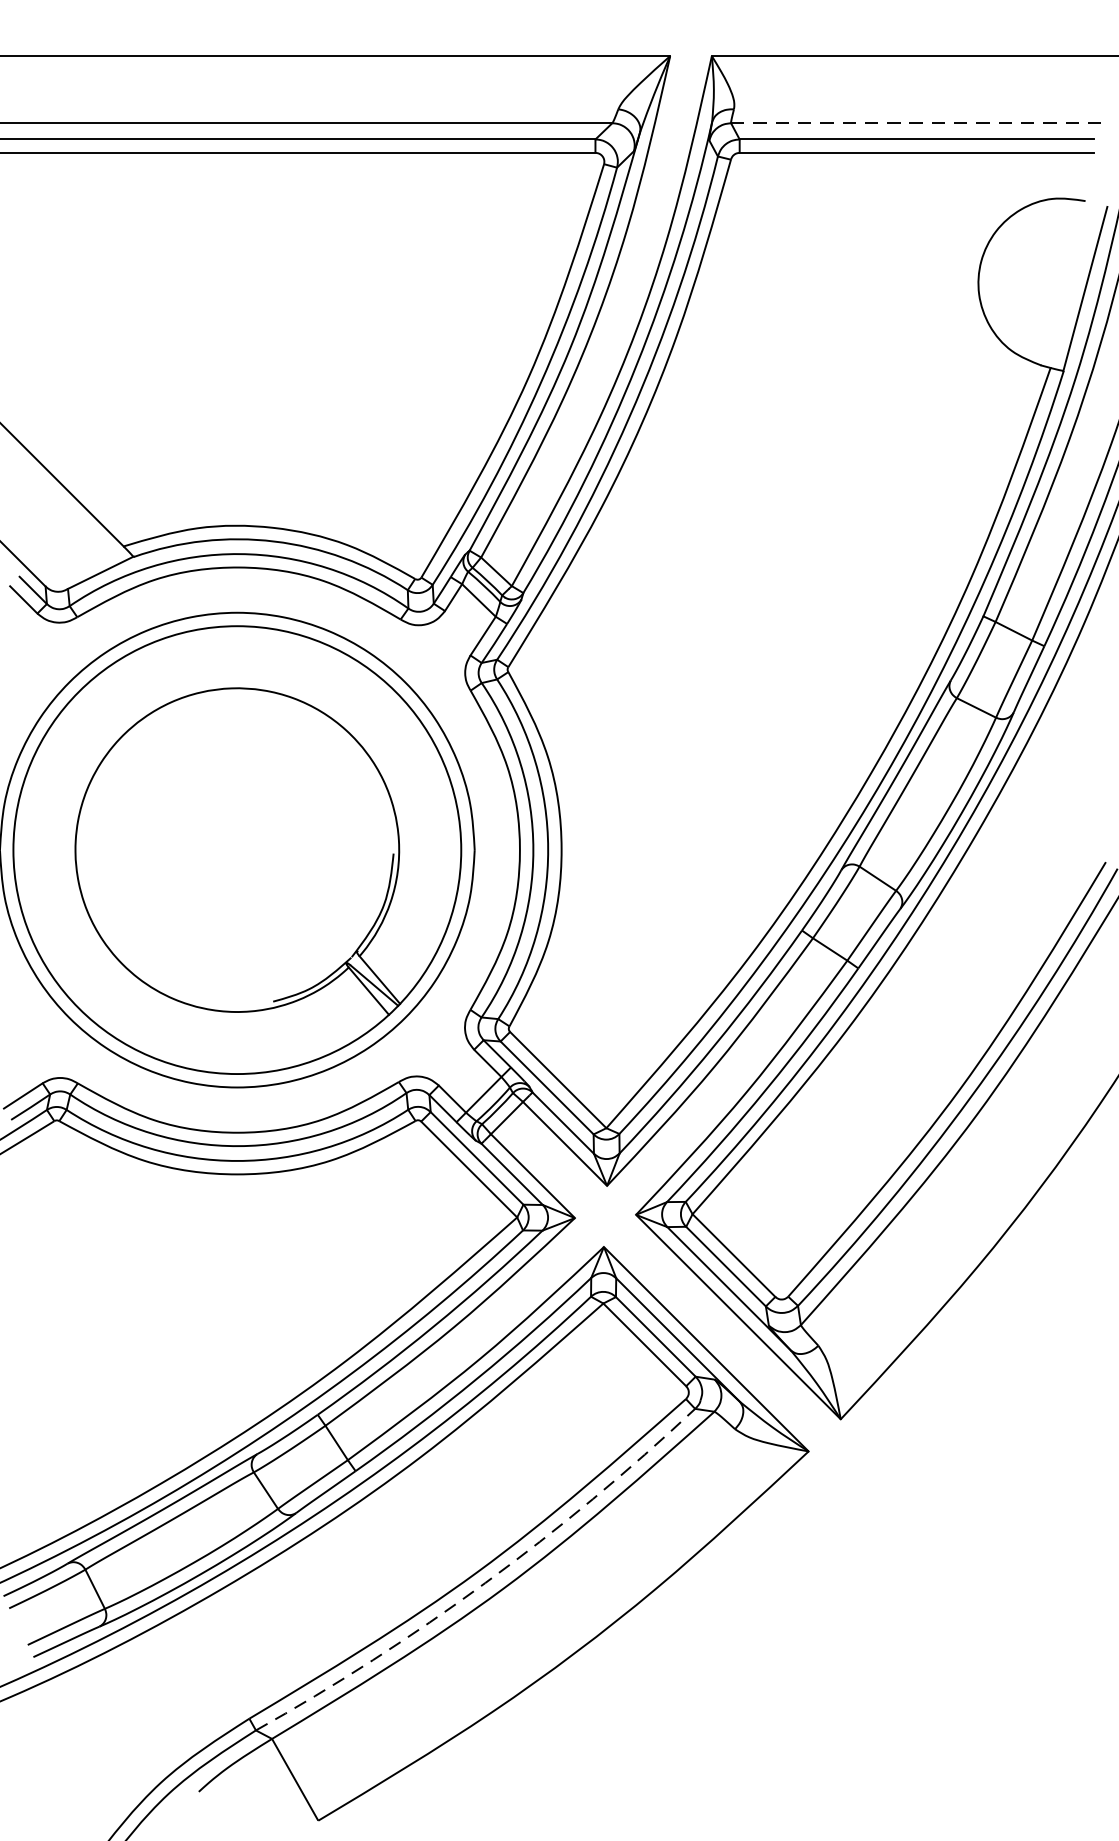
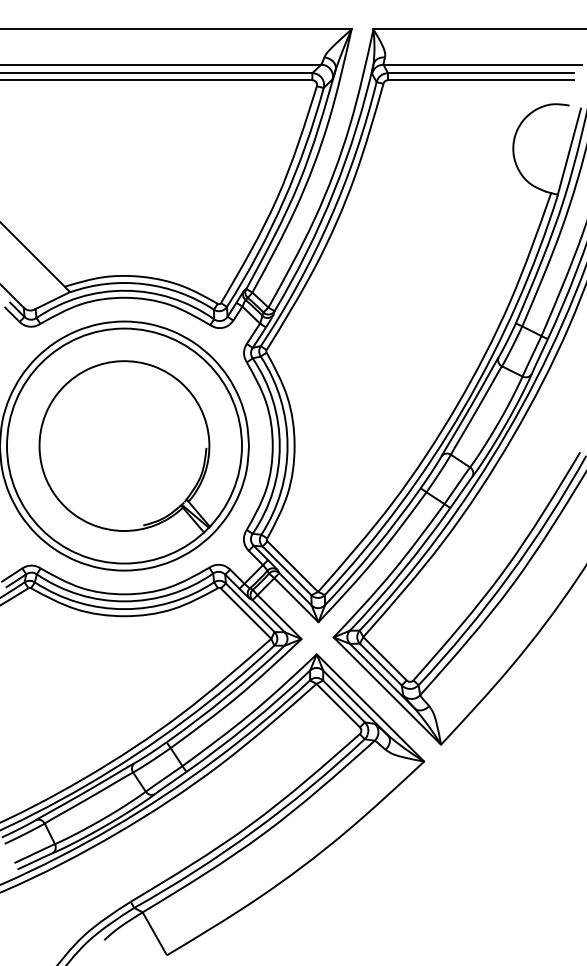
line: (921, 122) -> (483, 64), dashed -> solid
arc: (485, 1582) -> (254, 830), dashed -> solid

